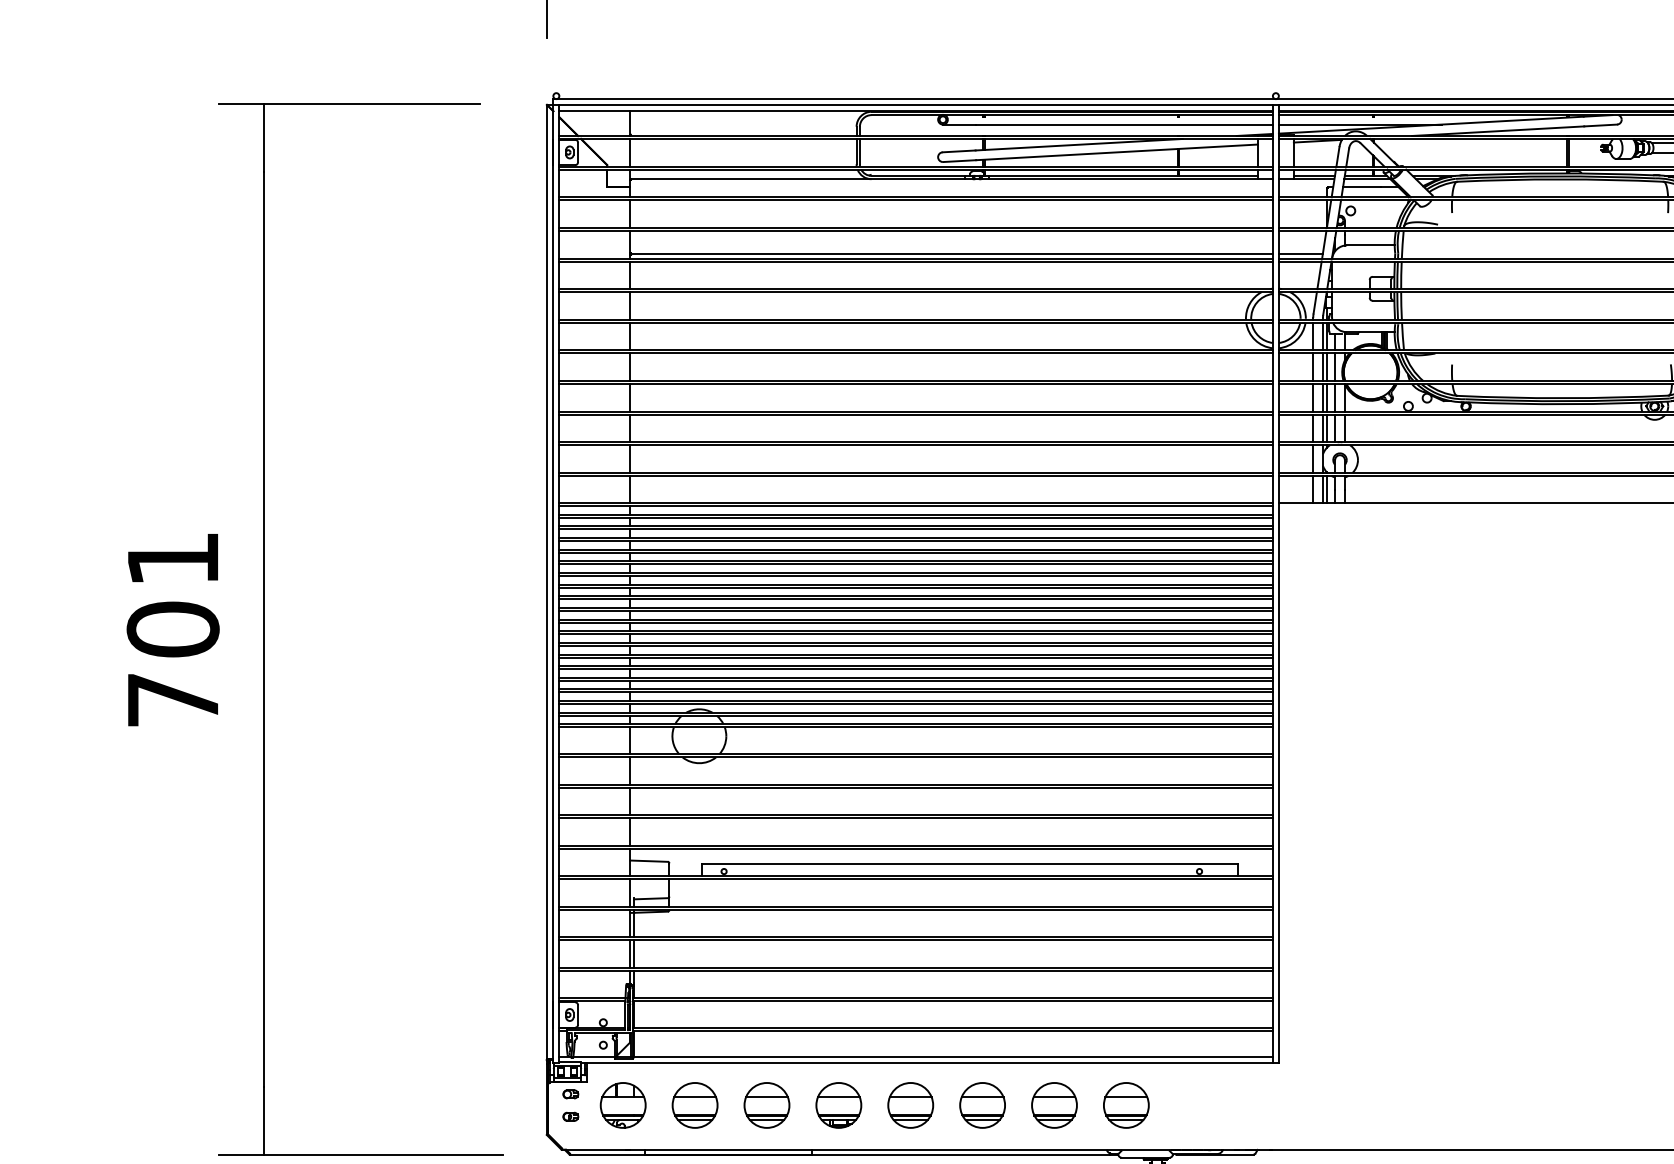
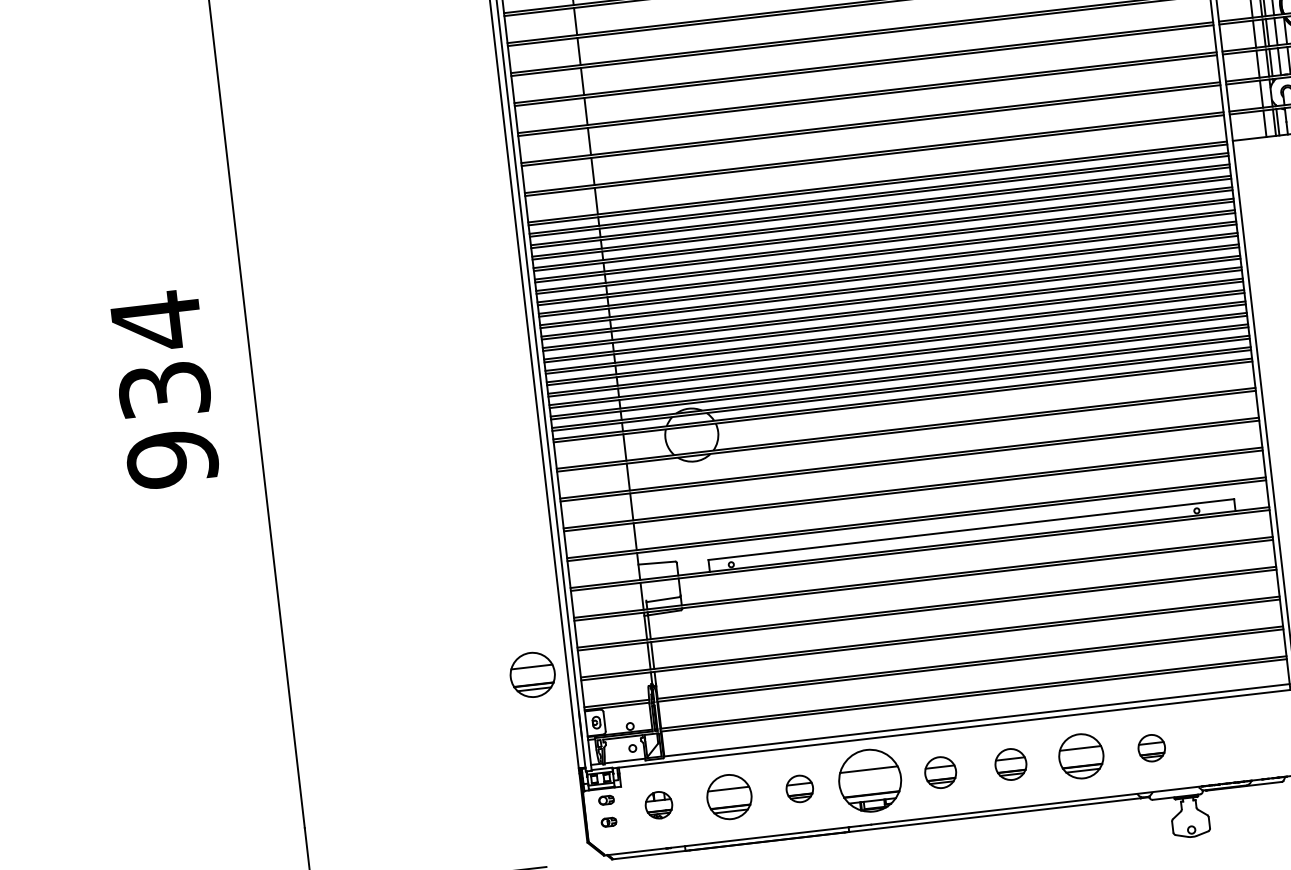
text: (172, 629) -> (163, 390), 701 -> 934
part: (510, 959) -> (532, 675), added
part: (622, 1105) -> (658, 805), size x0.6
part: (766, 1105) -> (799, 789), size x0.6
part: (838, 1105) -> (869, 780), size x1.4
part: (910, 1105) -> (940, 772), size x0.7
part: (982, 1105) -> (1010, 764), size x0.7
part: (1126, 1105) -> (1151, 748), size x0.6

